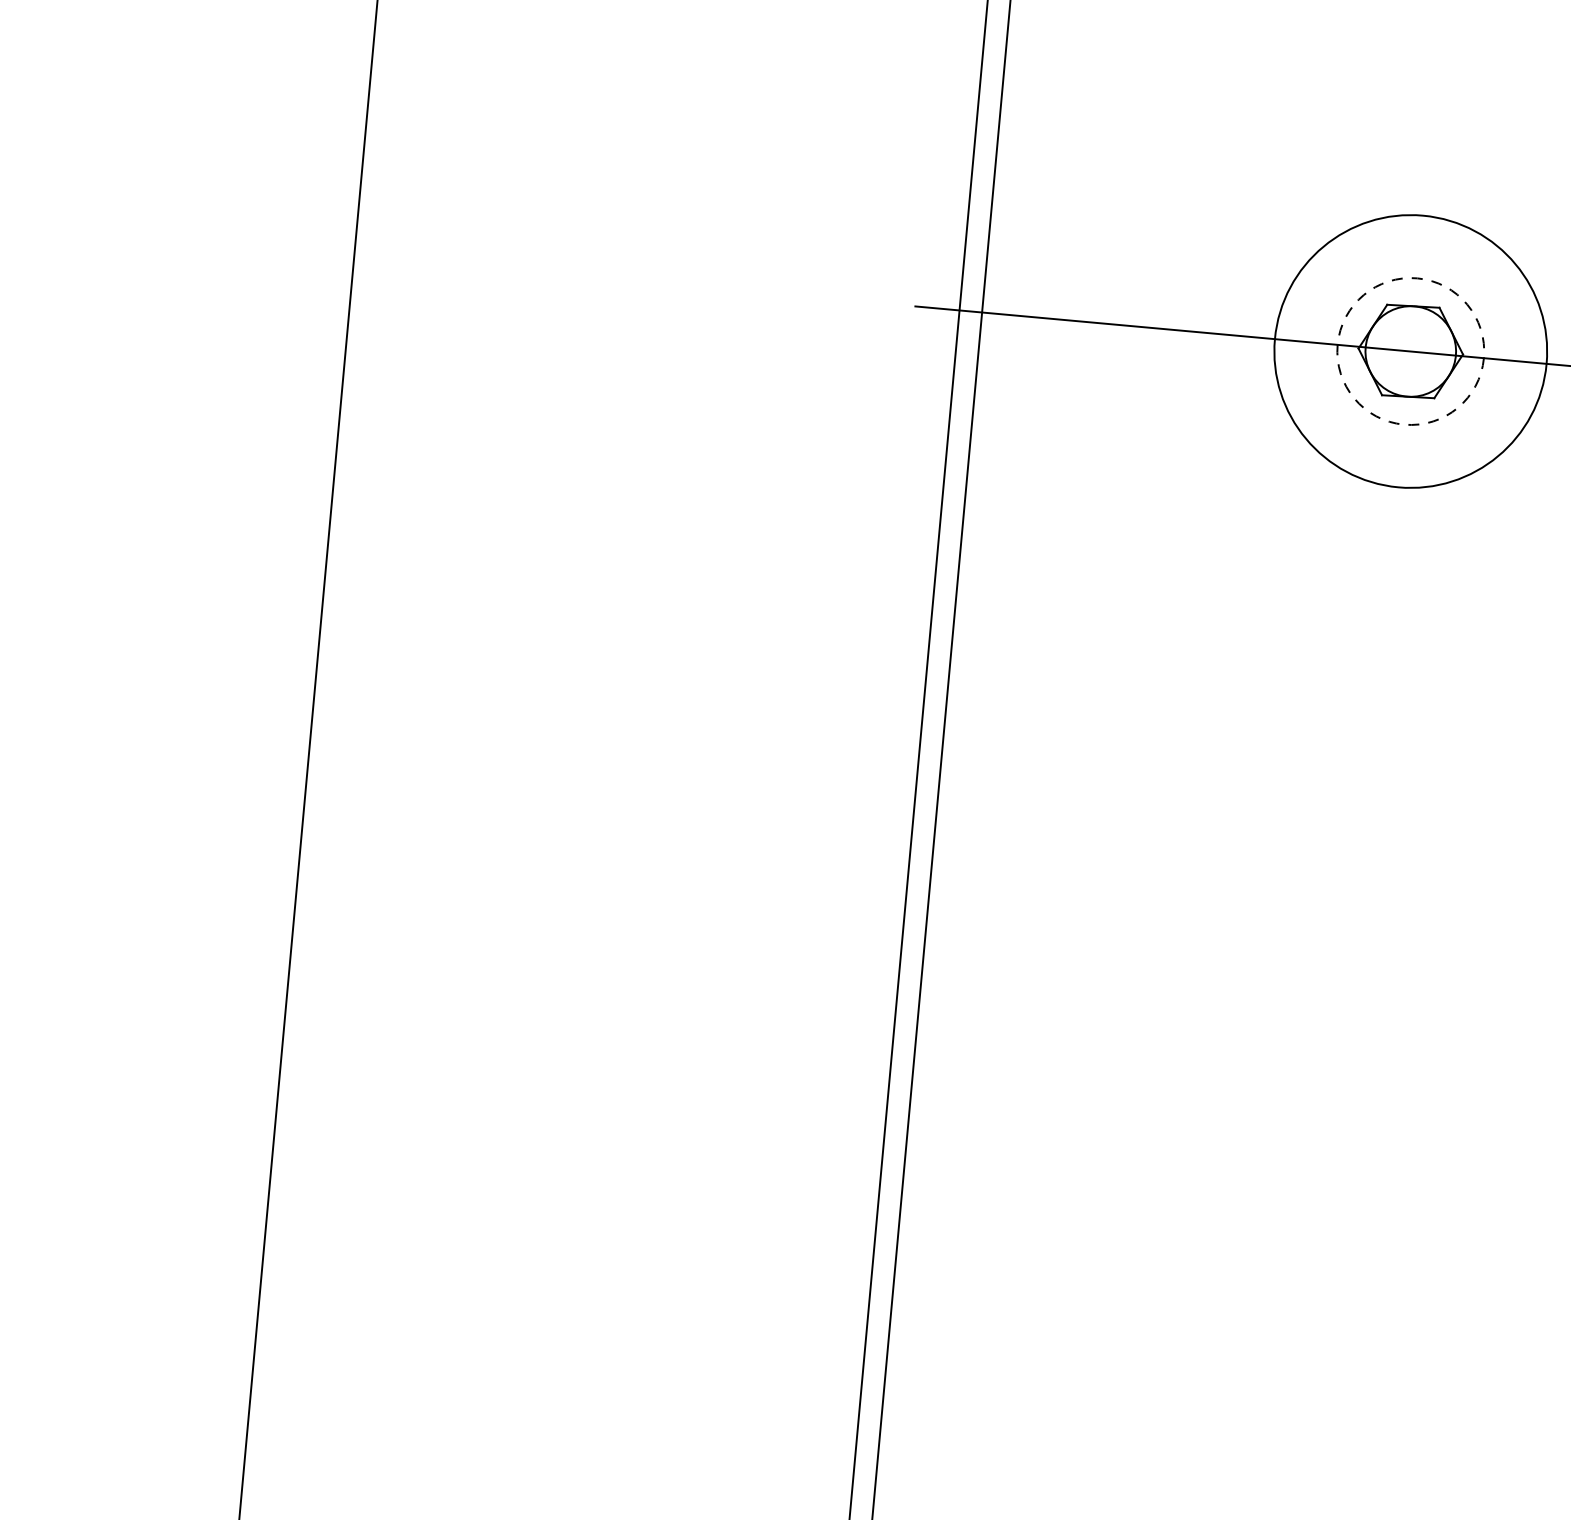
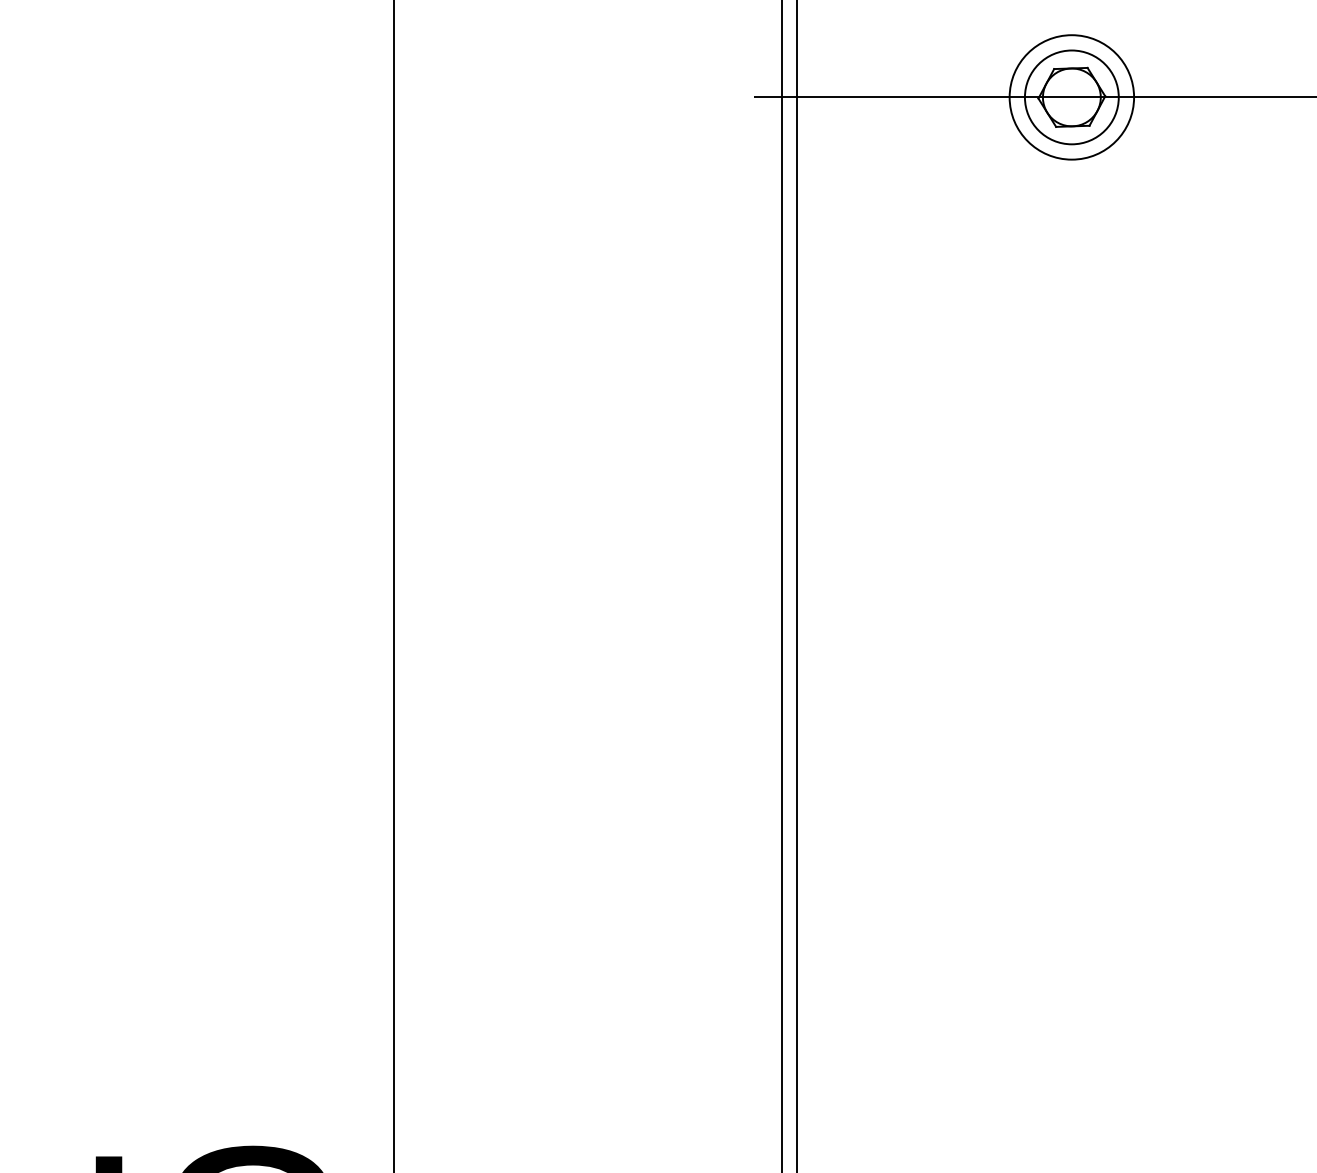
circle: (1410, 351) -> (1071, 97), dashed -> solid
circle: (1410, 351) -> (1071, 97), size x0.71

